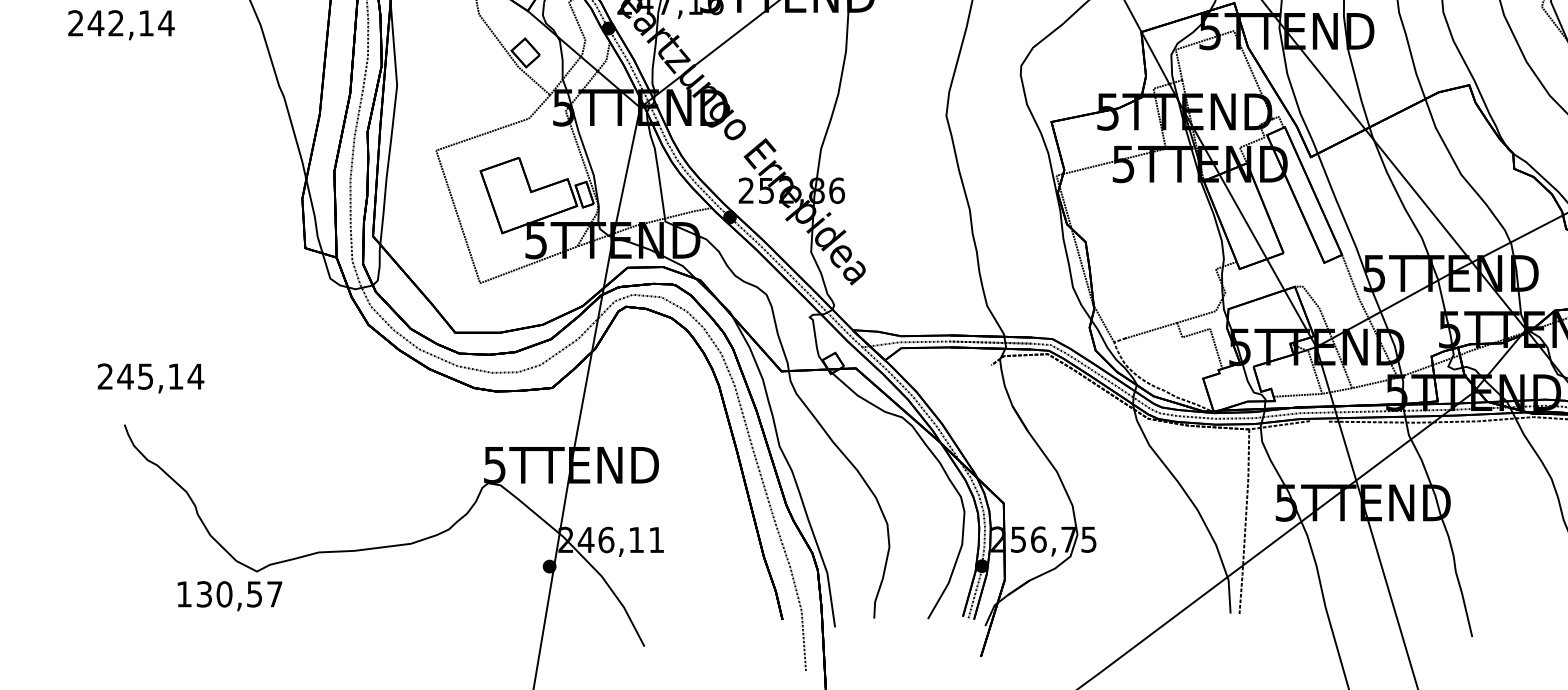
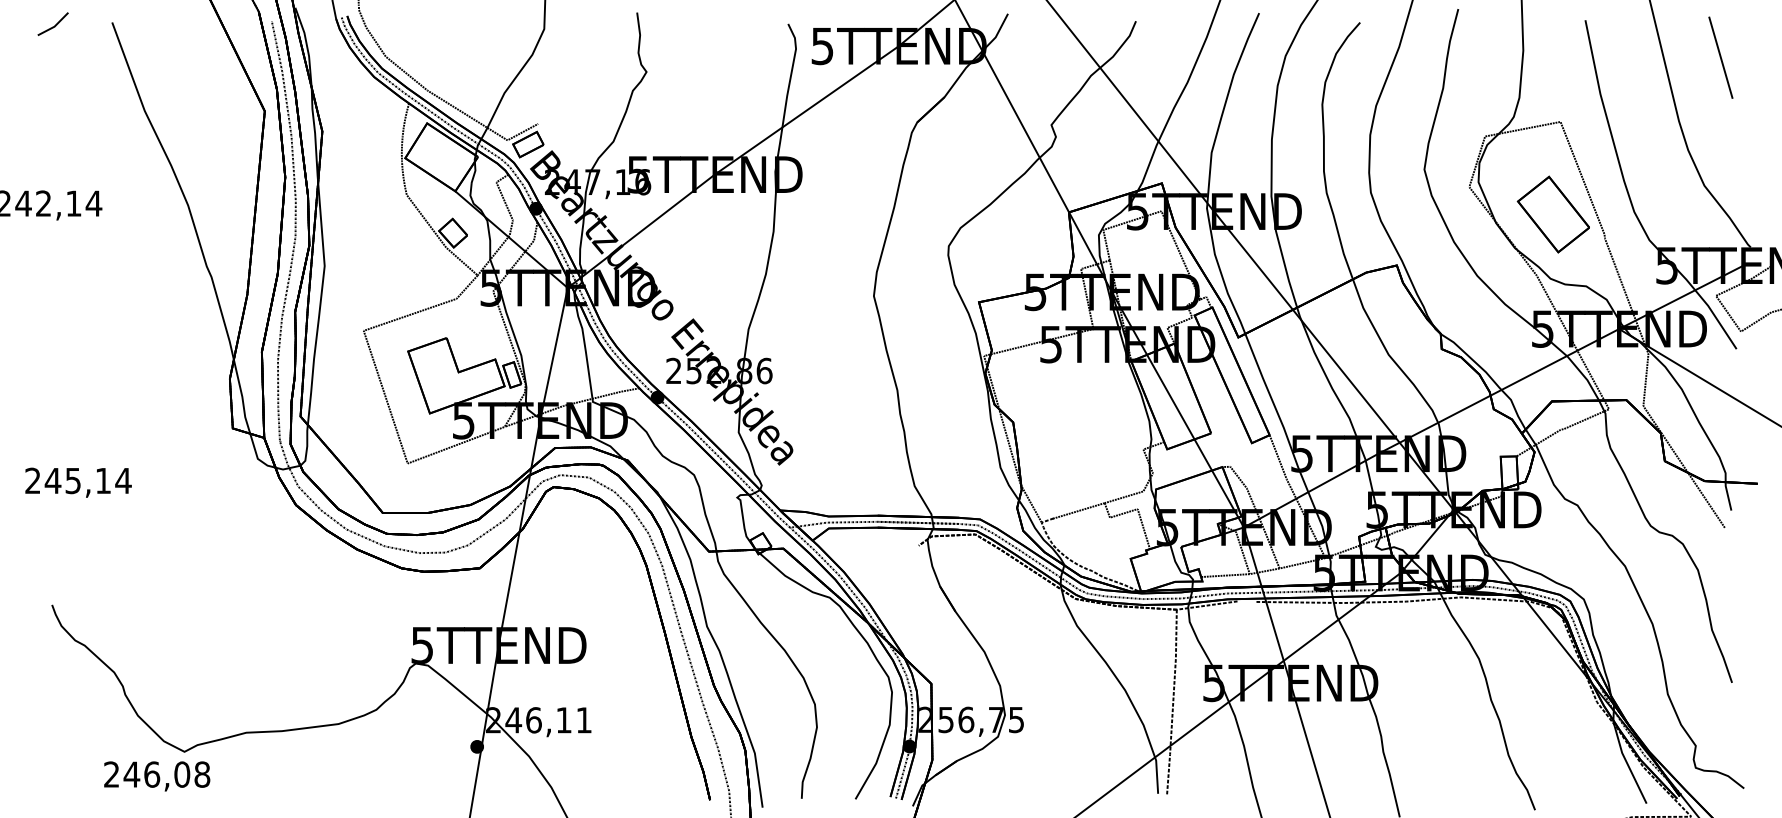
text: (150, 378) -> (78, 482), moved
text: (229, 594) -> (157, 774), 130,57 -> 246,08

